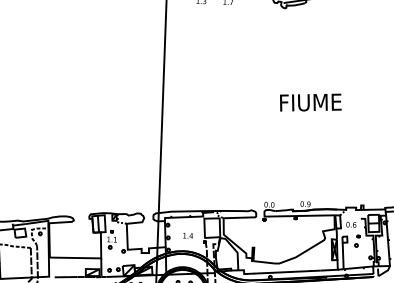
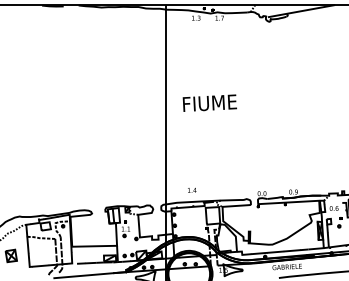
text: (310, 101) -> (209, 102), moved
text: (188, 236) -> (192, 190), moved

